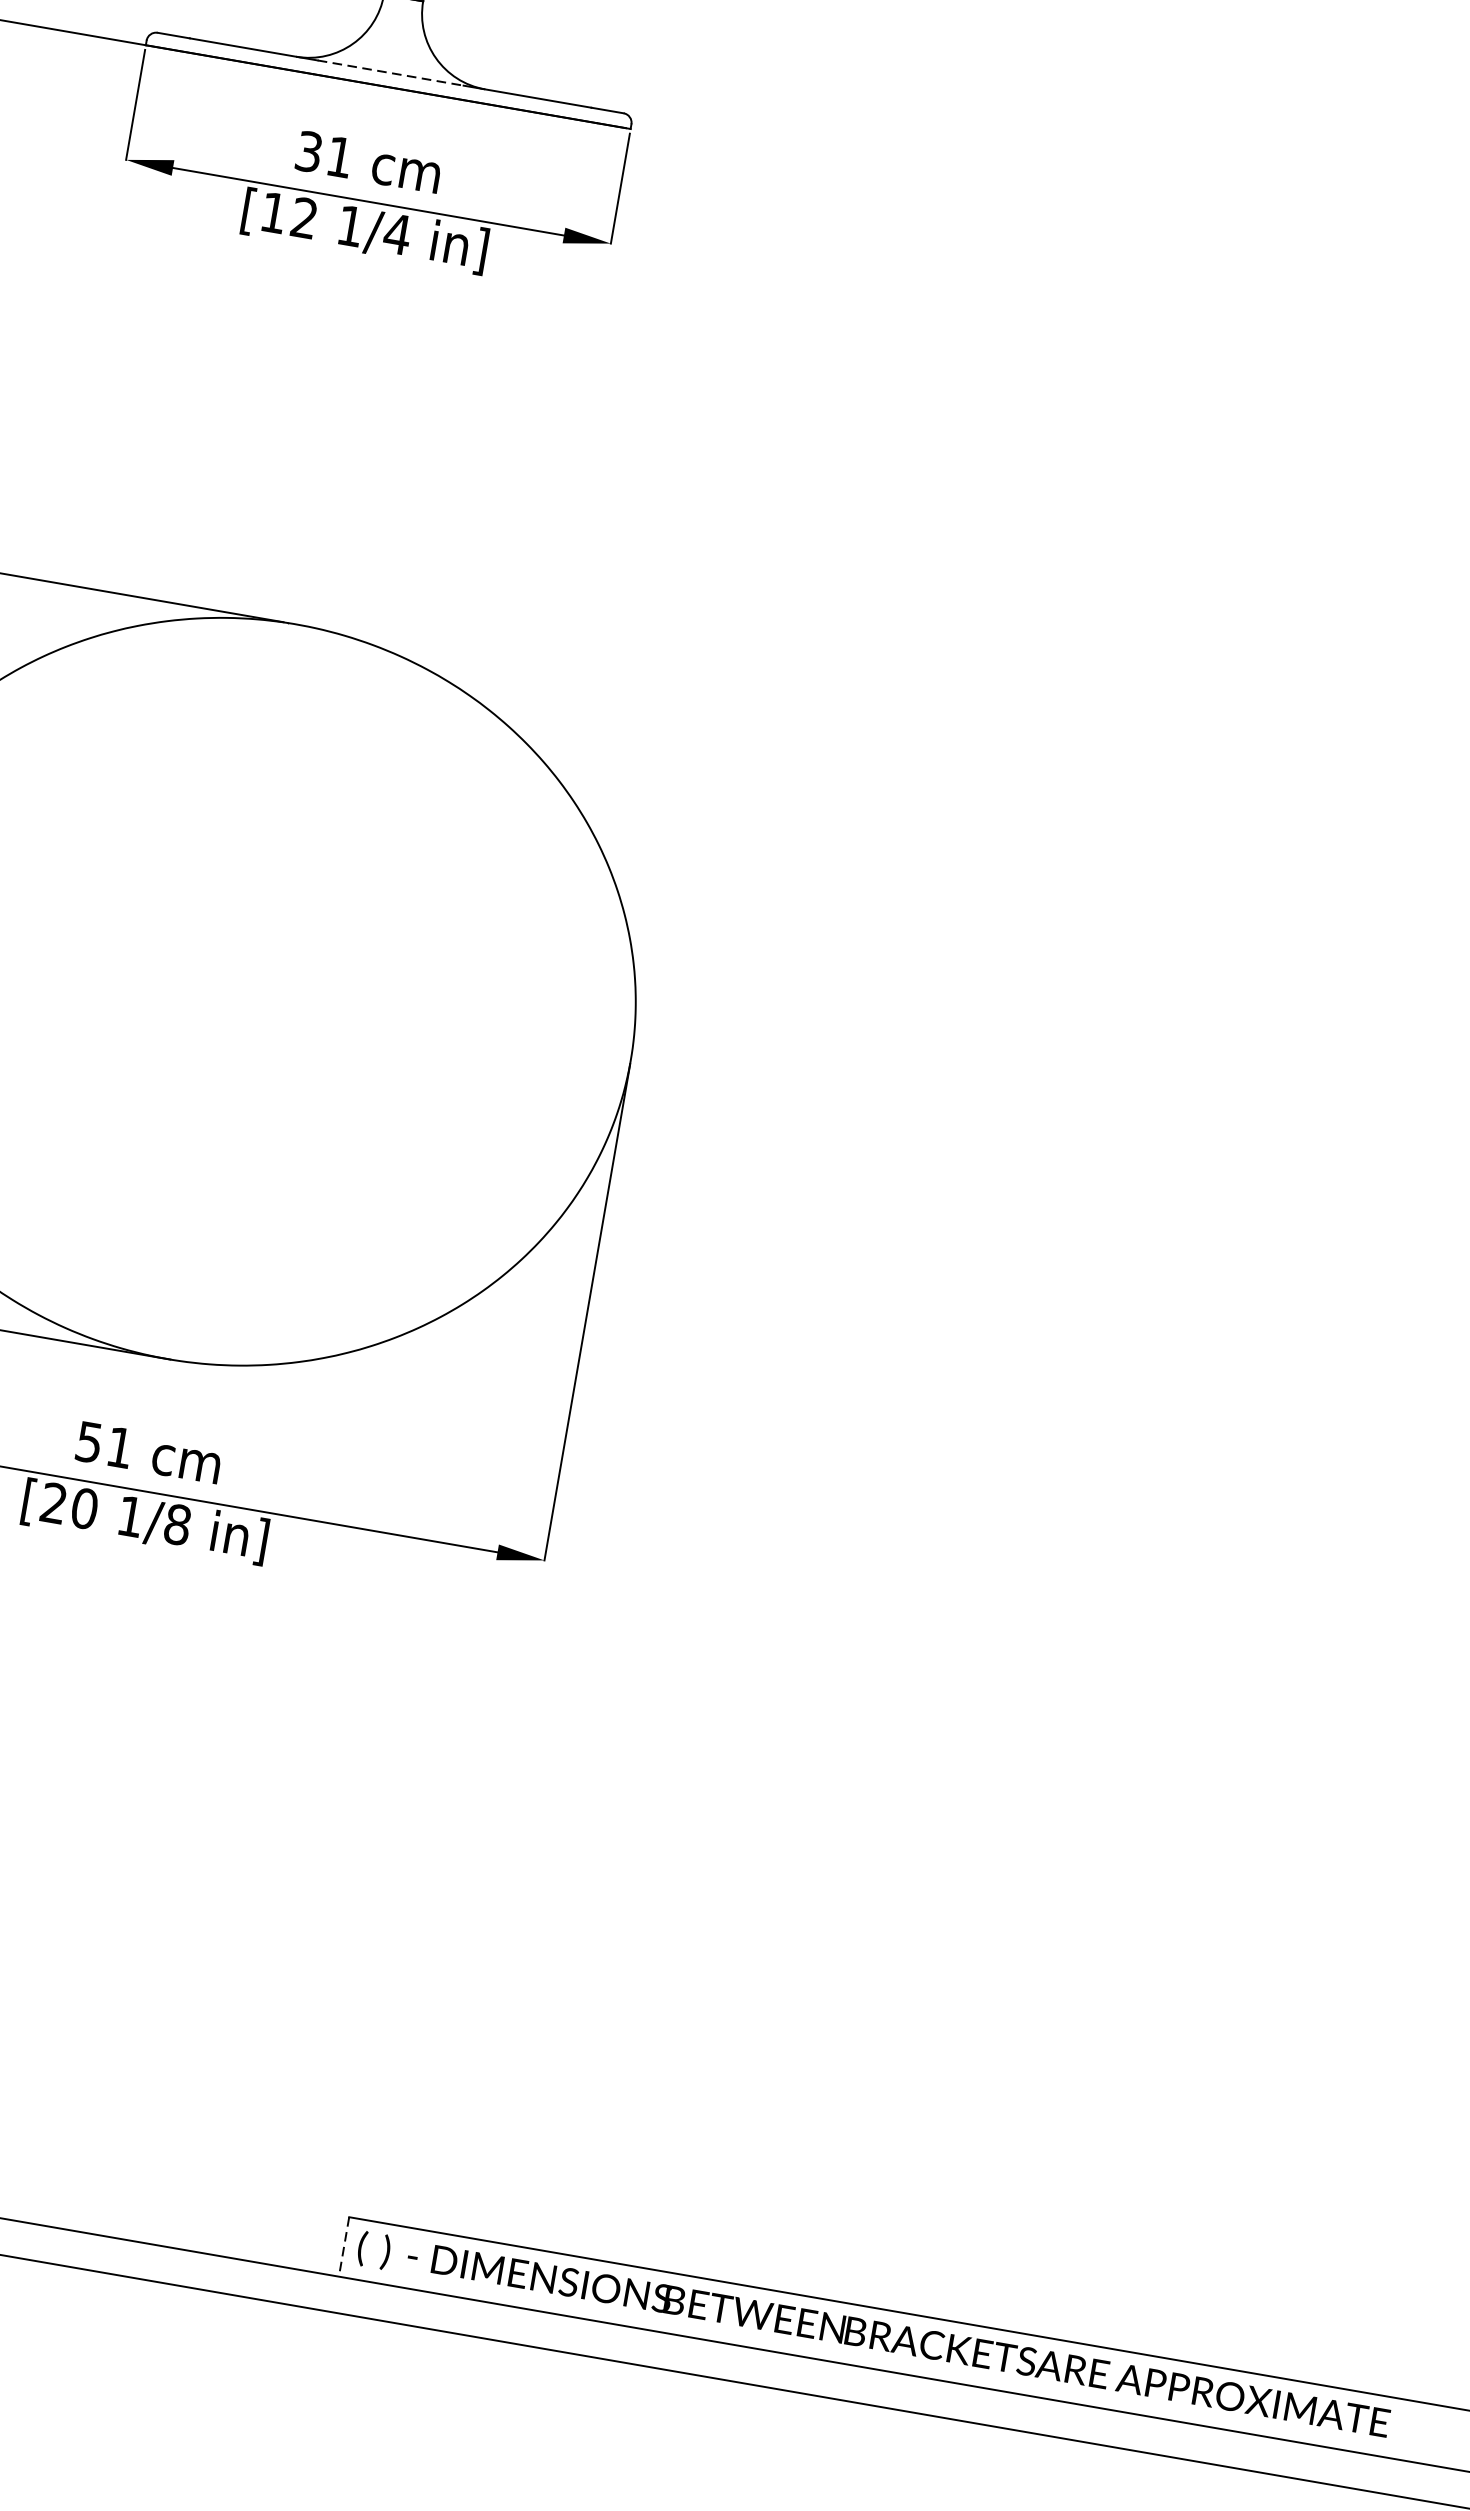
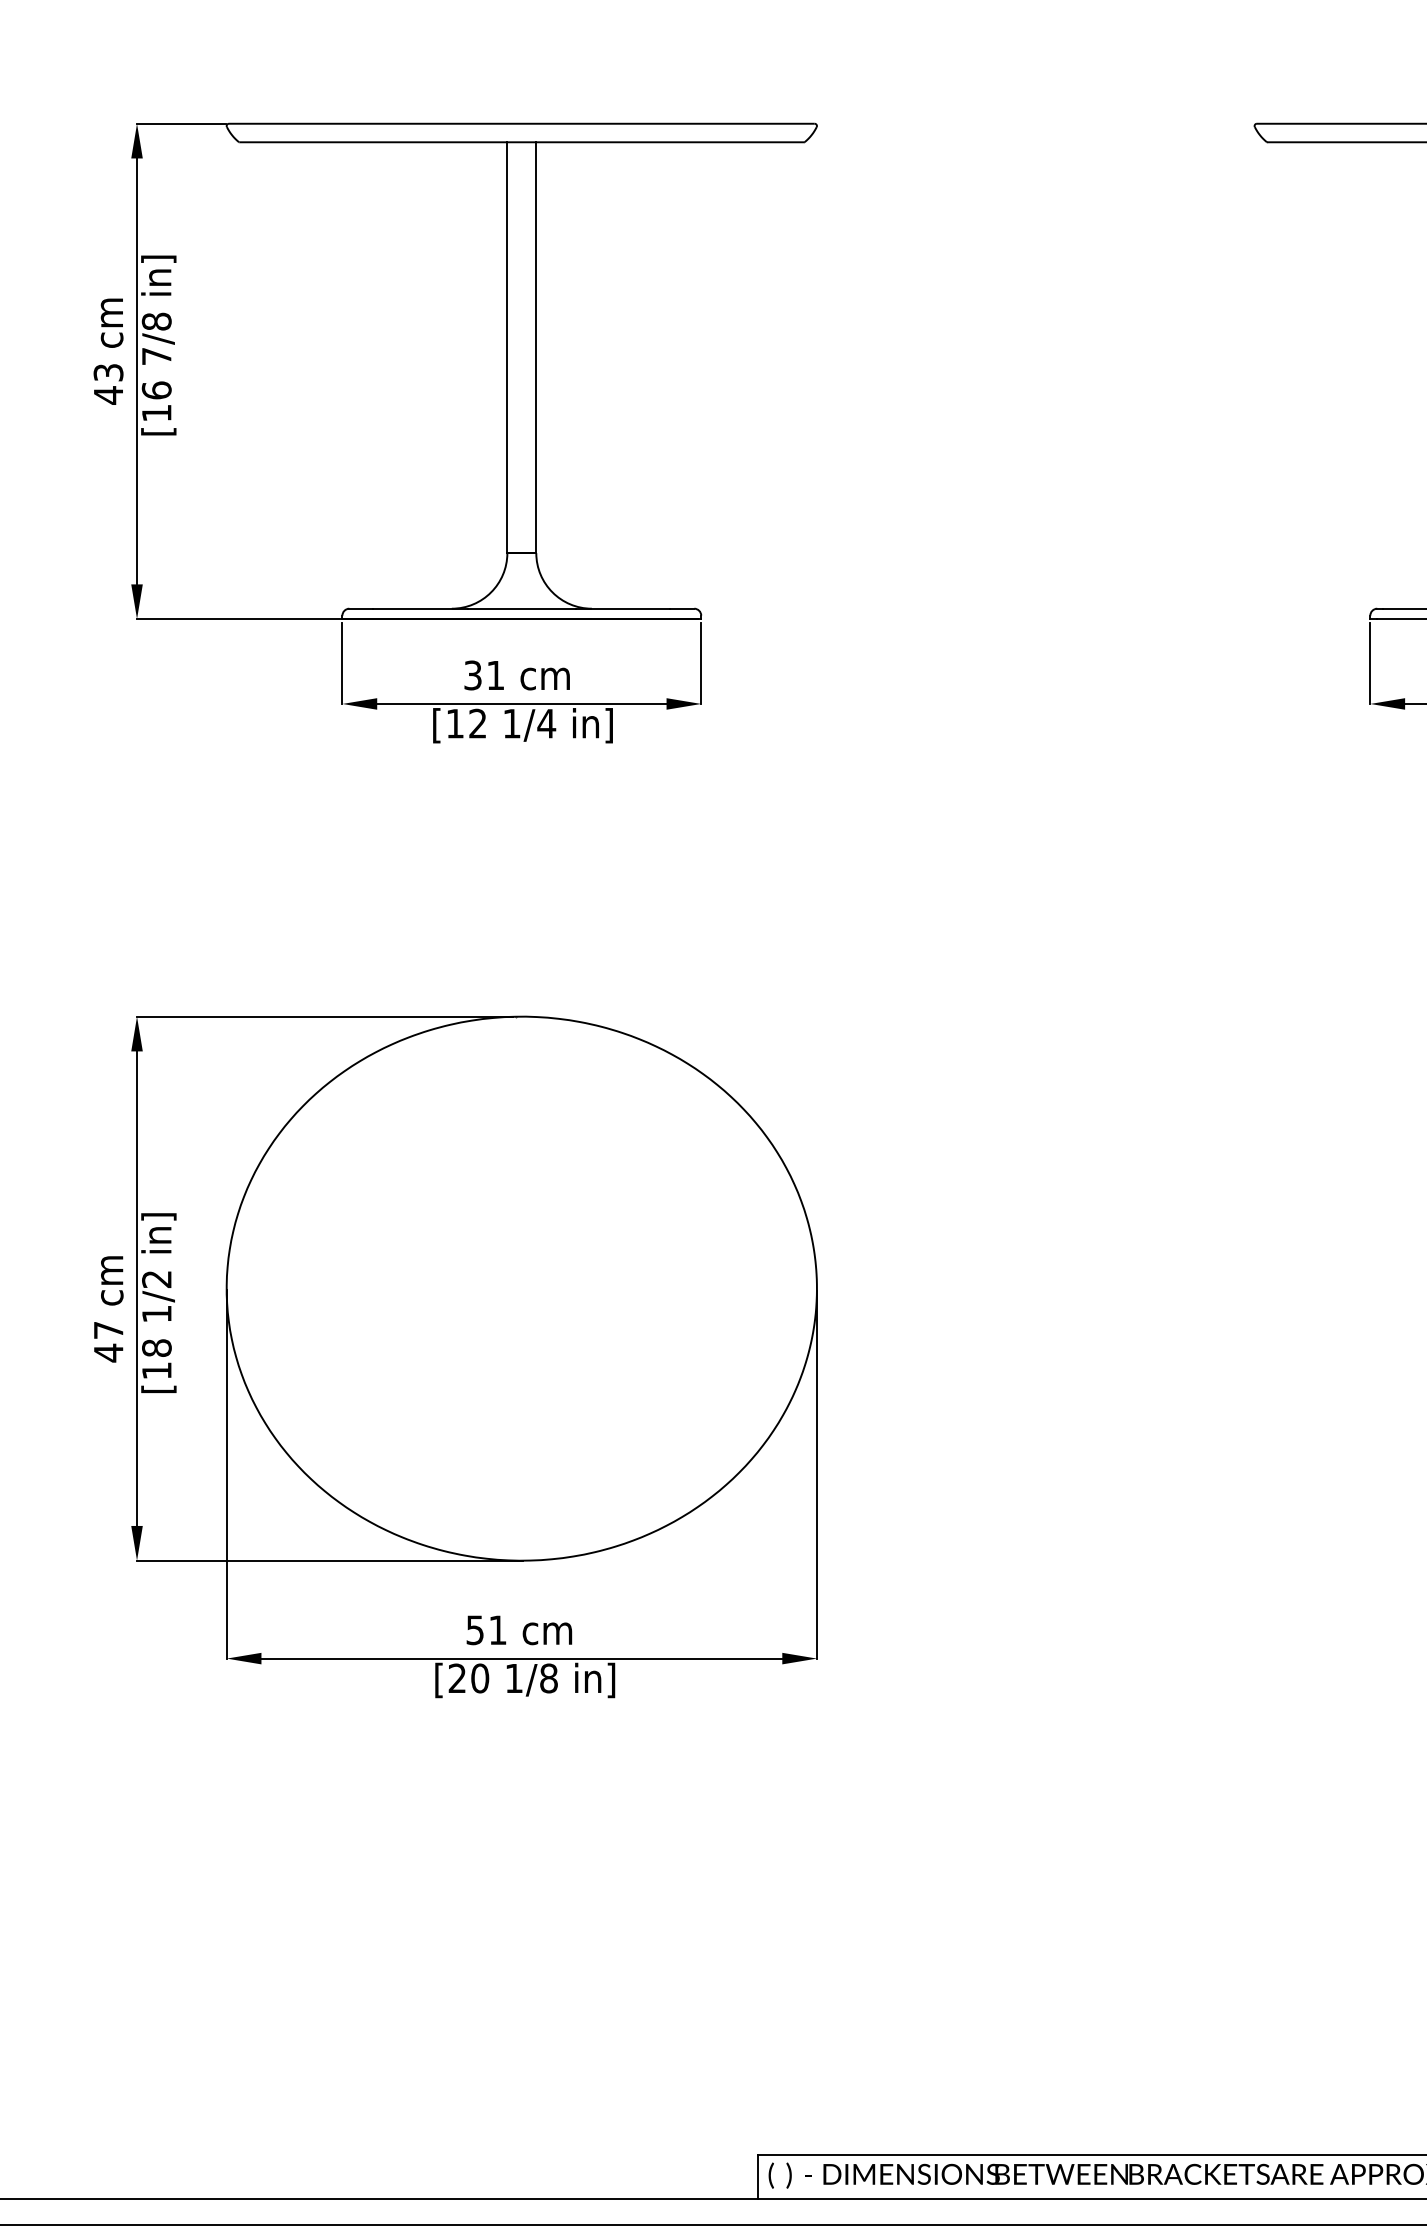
line: (390, 72) -> (521, 608), dashed -> solid
line: (344, 2247) -> (758, 2177), dashed -> solid

